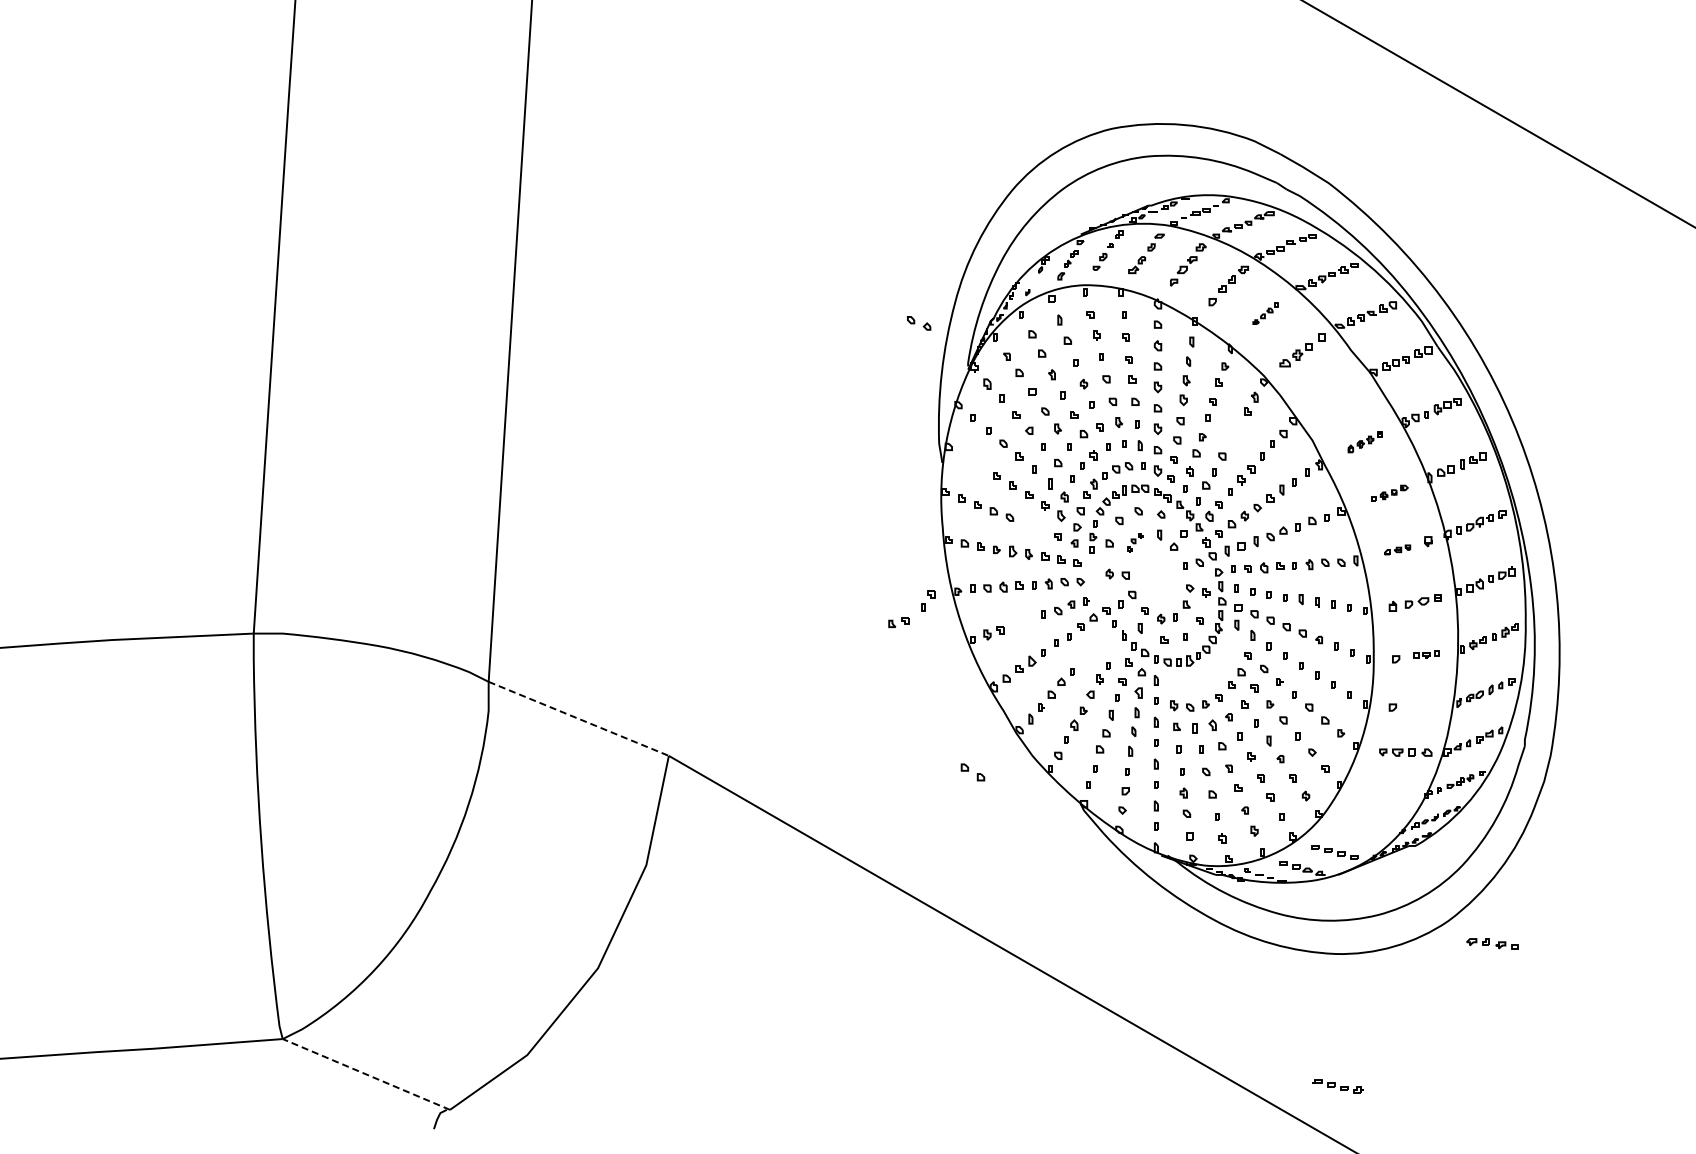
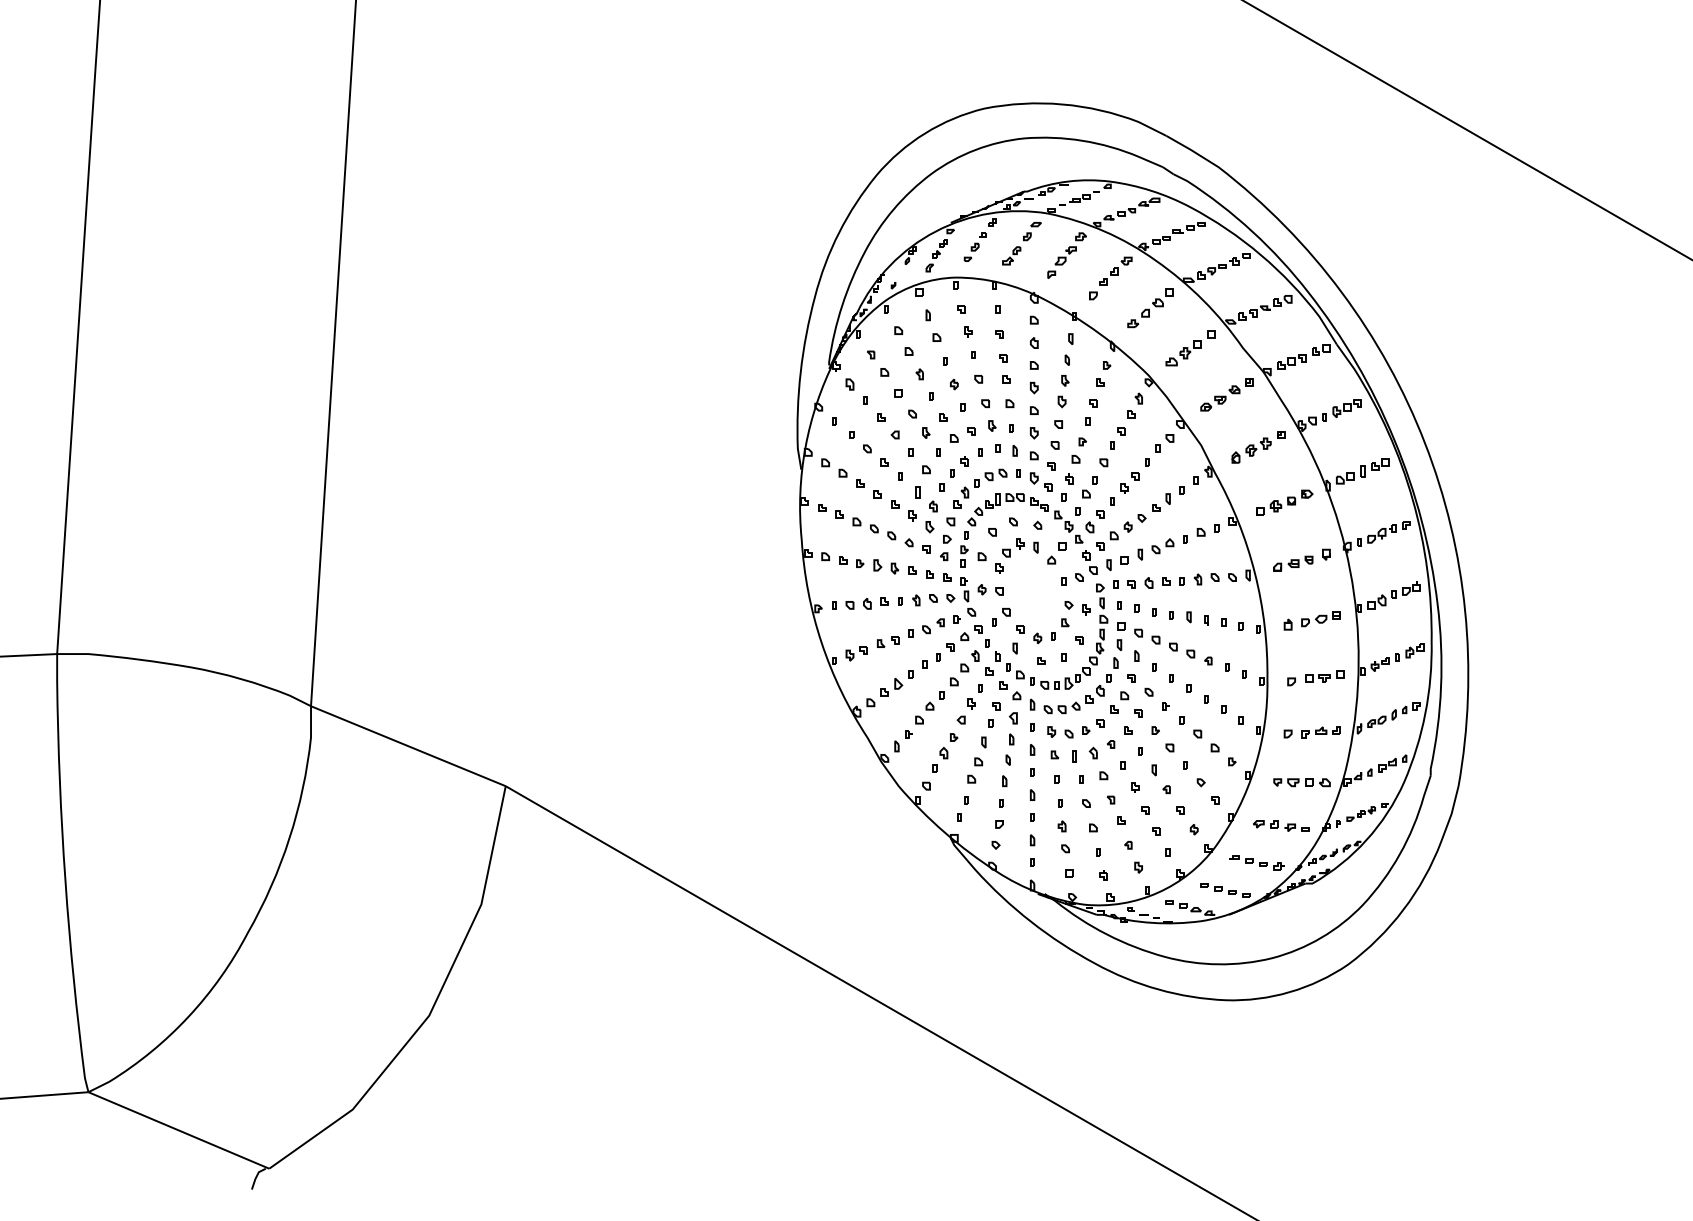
part: (1265, 313) -> (1150, 308), size x1.67
part: (919, 323) -> (900, 539), moved
part: (1336, 393) -> (1227, 394), added
part: (1365, 442) -> (1258, 447), size x1.43
part: (1389, 493) -> (1284, 502), size x1.43
part: (1135, 542) -> (1009, 555), size x1.67
part: (1397, 549) -> (1293, 563), size x1.43
part: (1096, 580) -> (967, 596), added
part: (928, 600) -> (1118, 437), moved
part: (898, 622) -> (887, 642), moved
part: (1099, 646) -> (971, 668), added
part: (1426, 654) -> (1324, 676), size x1.43
part: (1205, 671) -> (1085, 695), added
part: (1423, 705) -> (1321, 731), added
line: (579, 719) -> (409, 746), dashed -> solid
part: (972, 772) -> (833, 468), moved
part: (1492, 943) -> (1281, 825), moved
line: (366, 1074) -> (179, 1130), dashed -> solid
part: (1337, 1086) -> (1256, 862), moved

